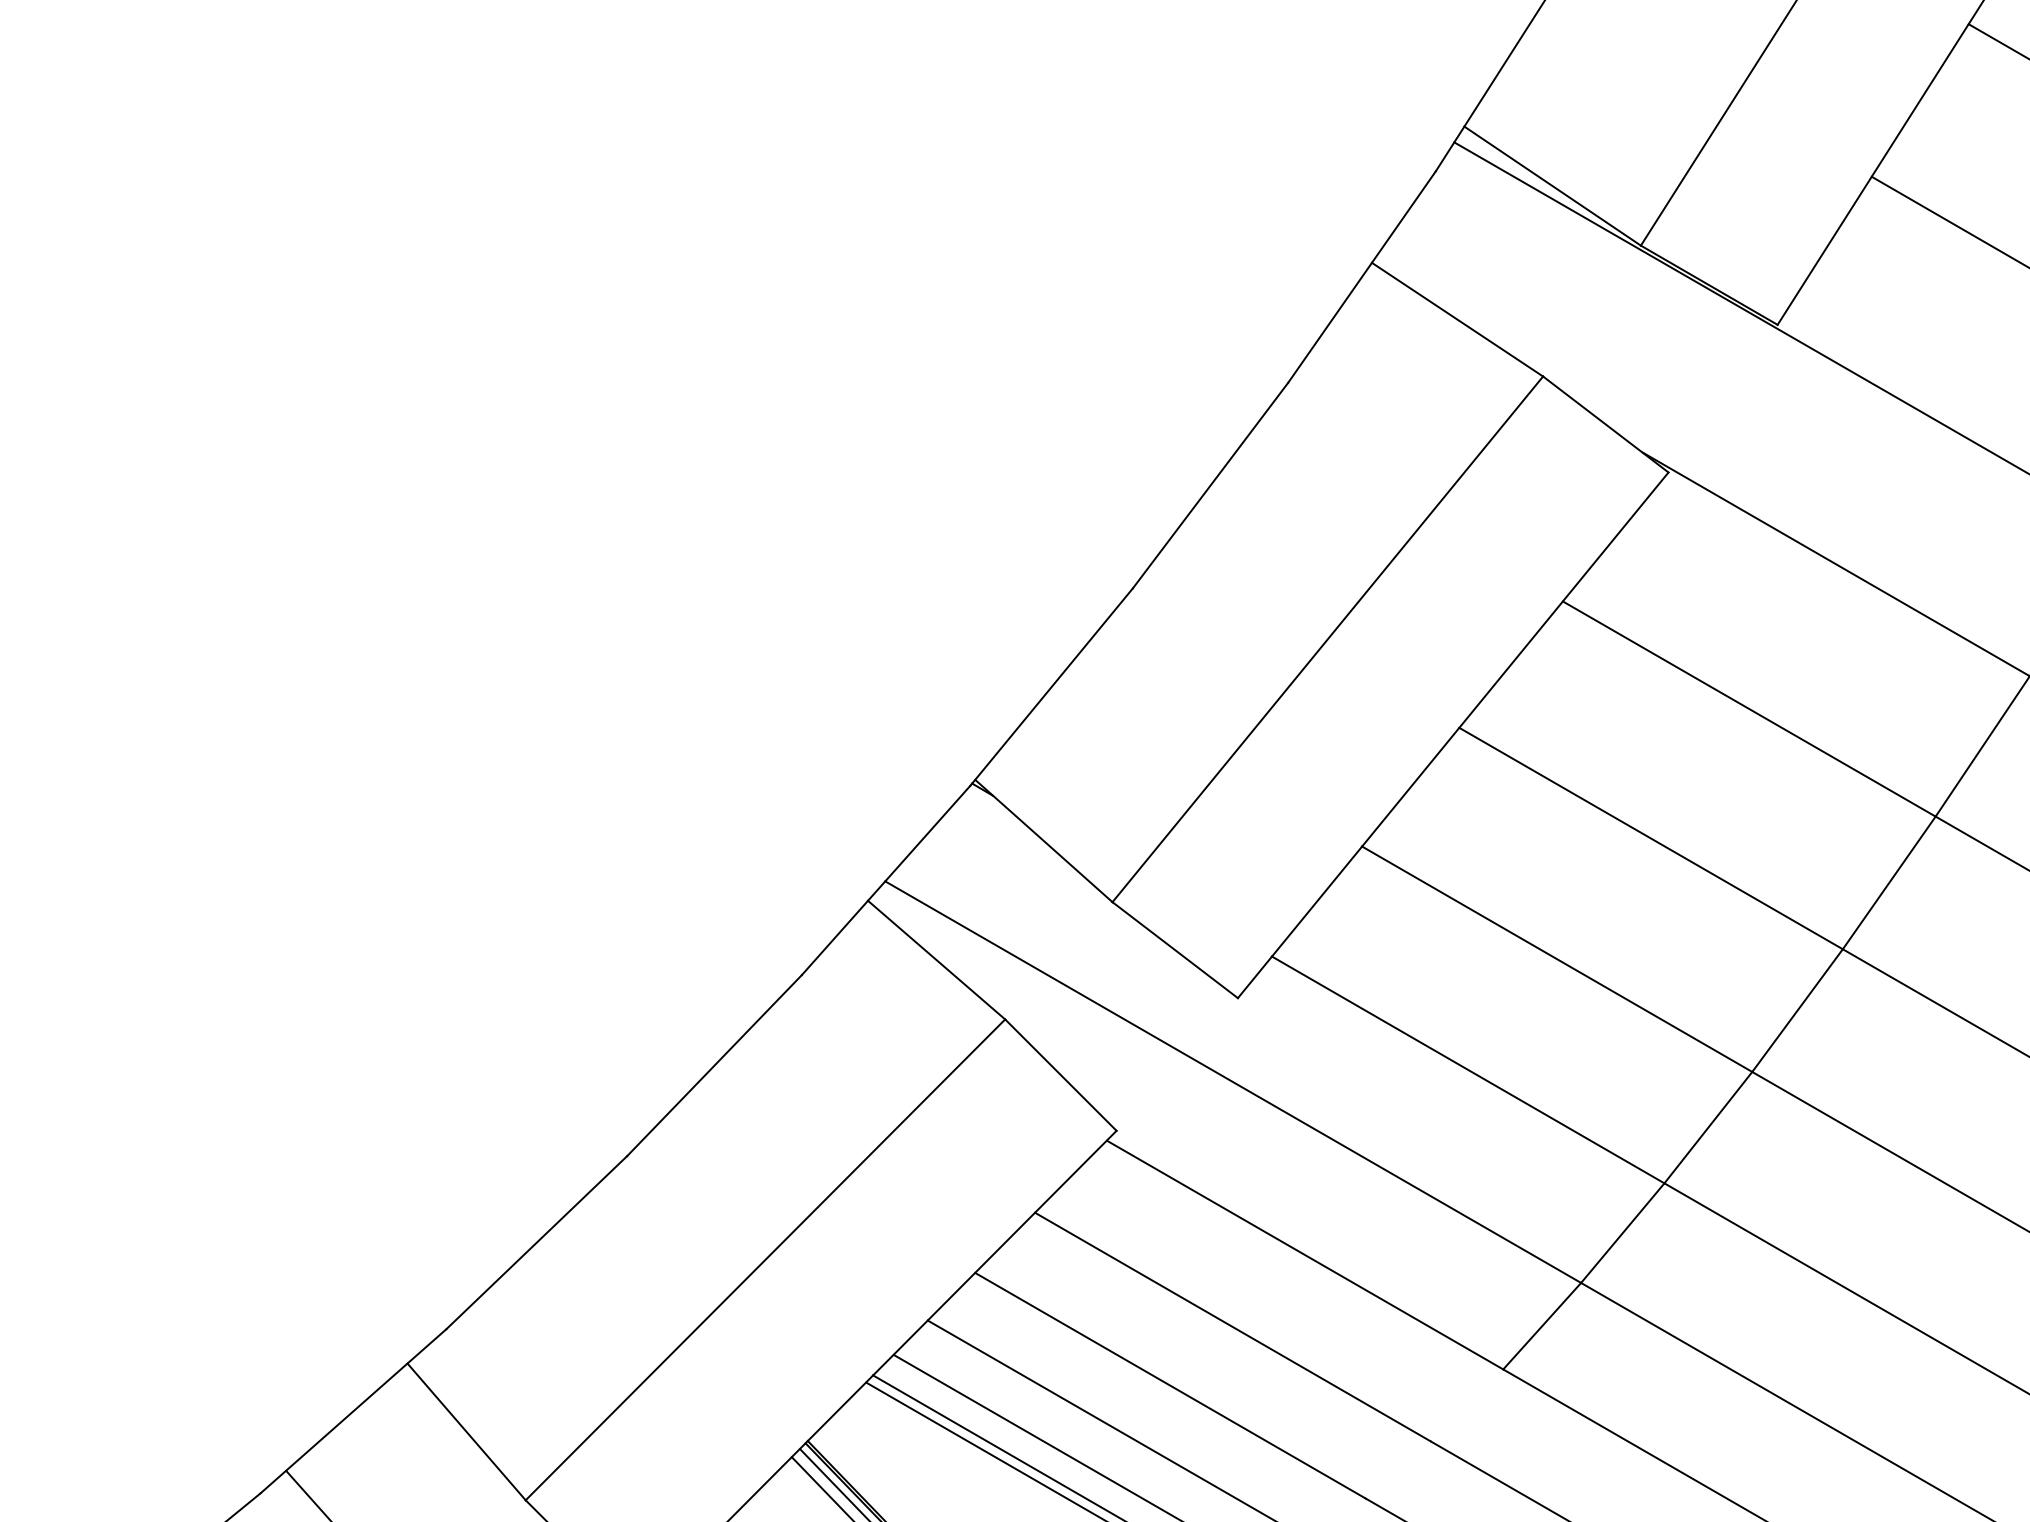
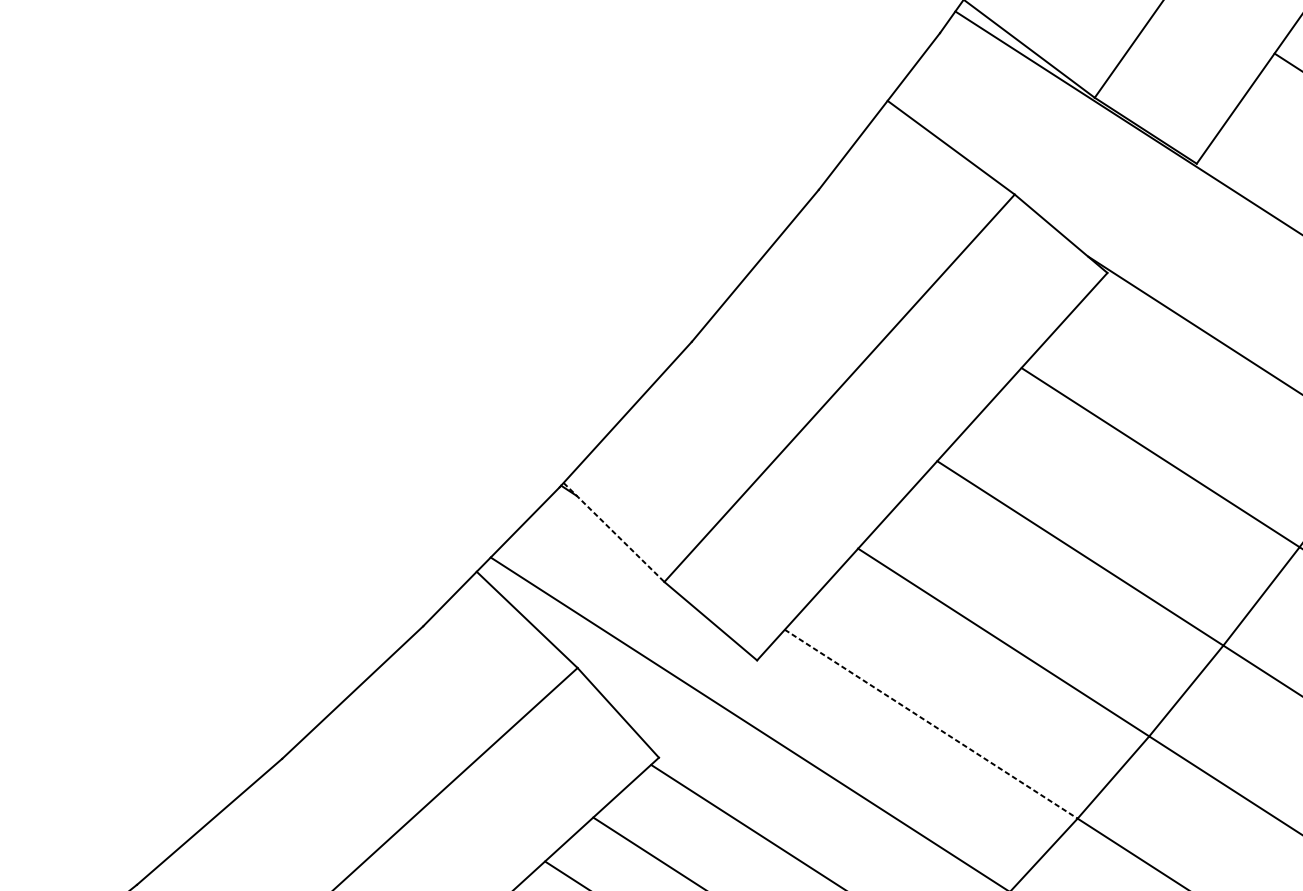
line: (1043, 841) -> (613, 532), solid -> dashed
line: (1468, 1069) -> (931, 723), solid -> dashed

